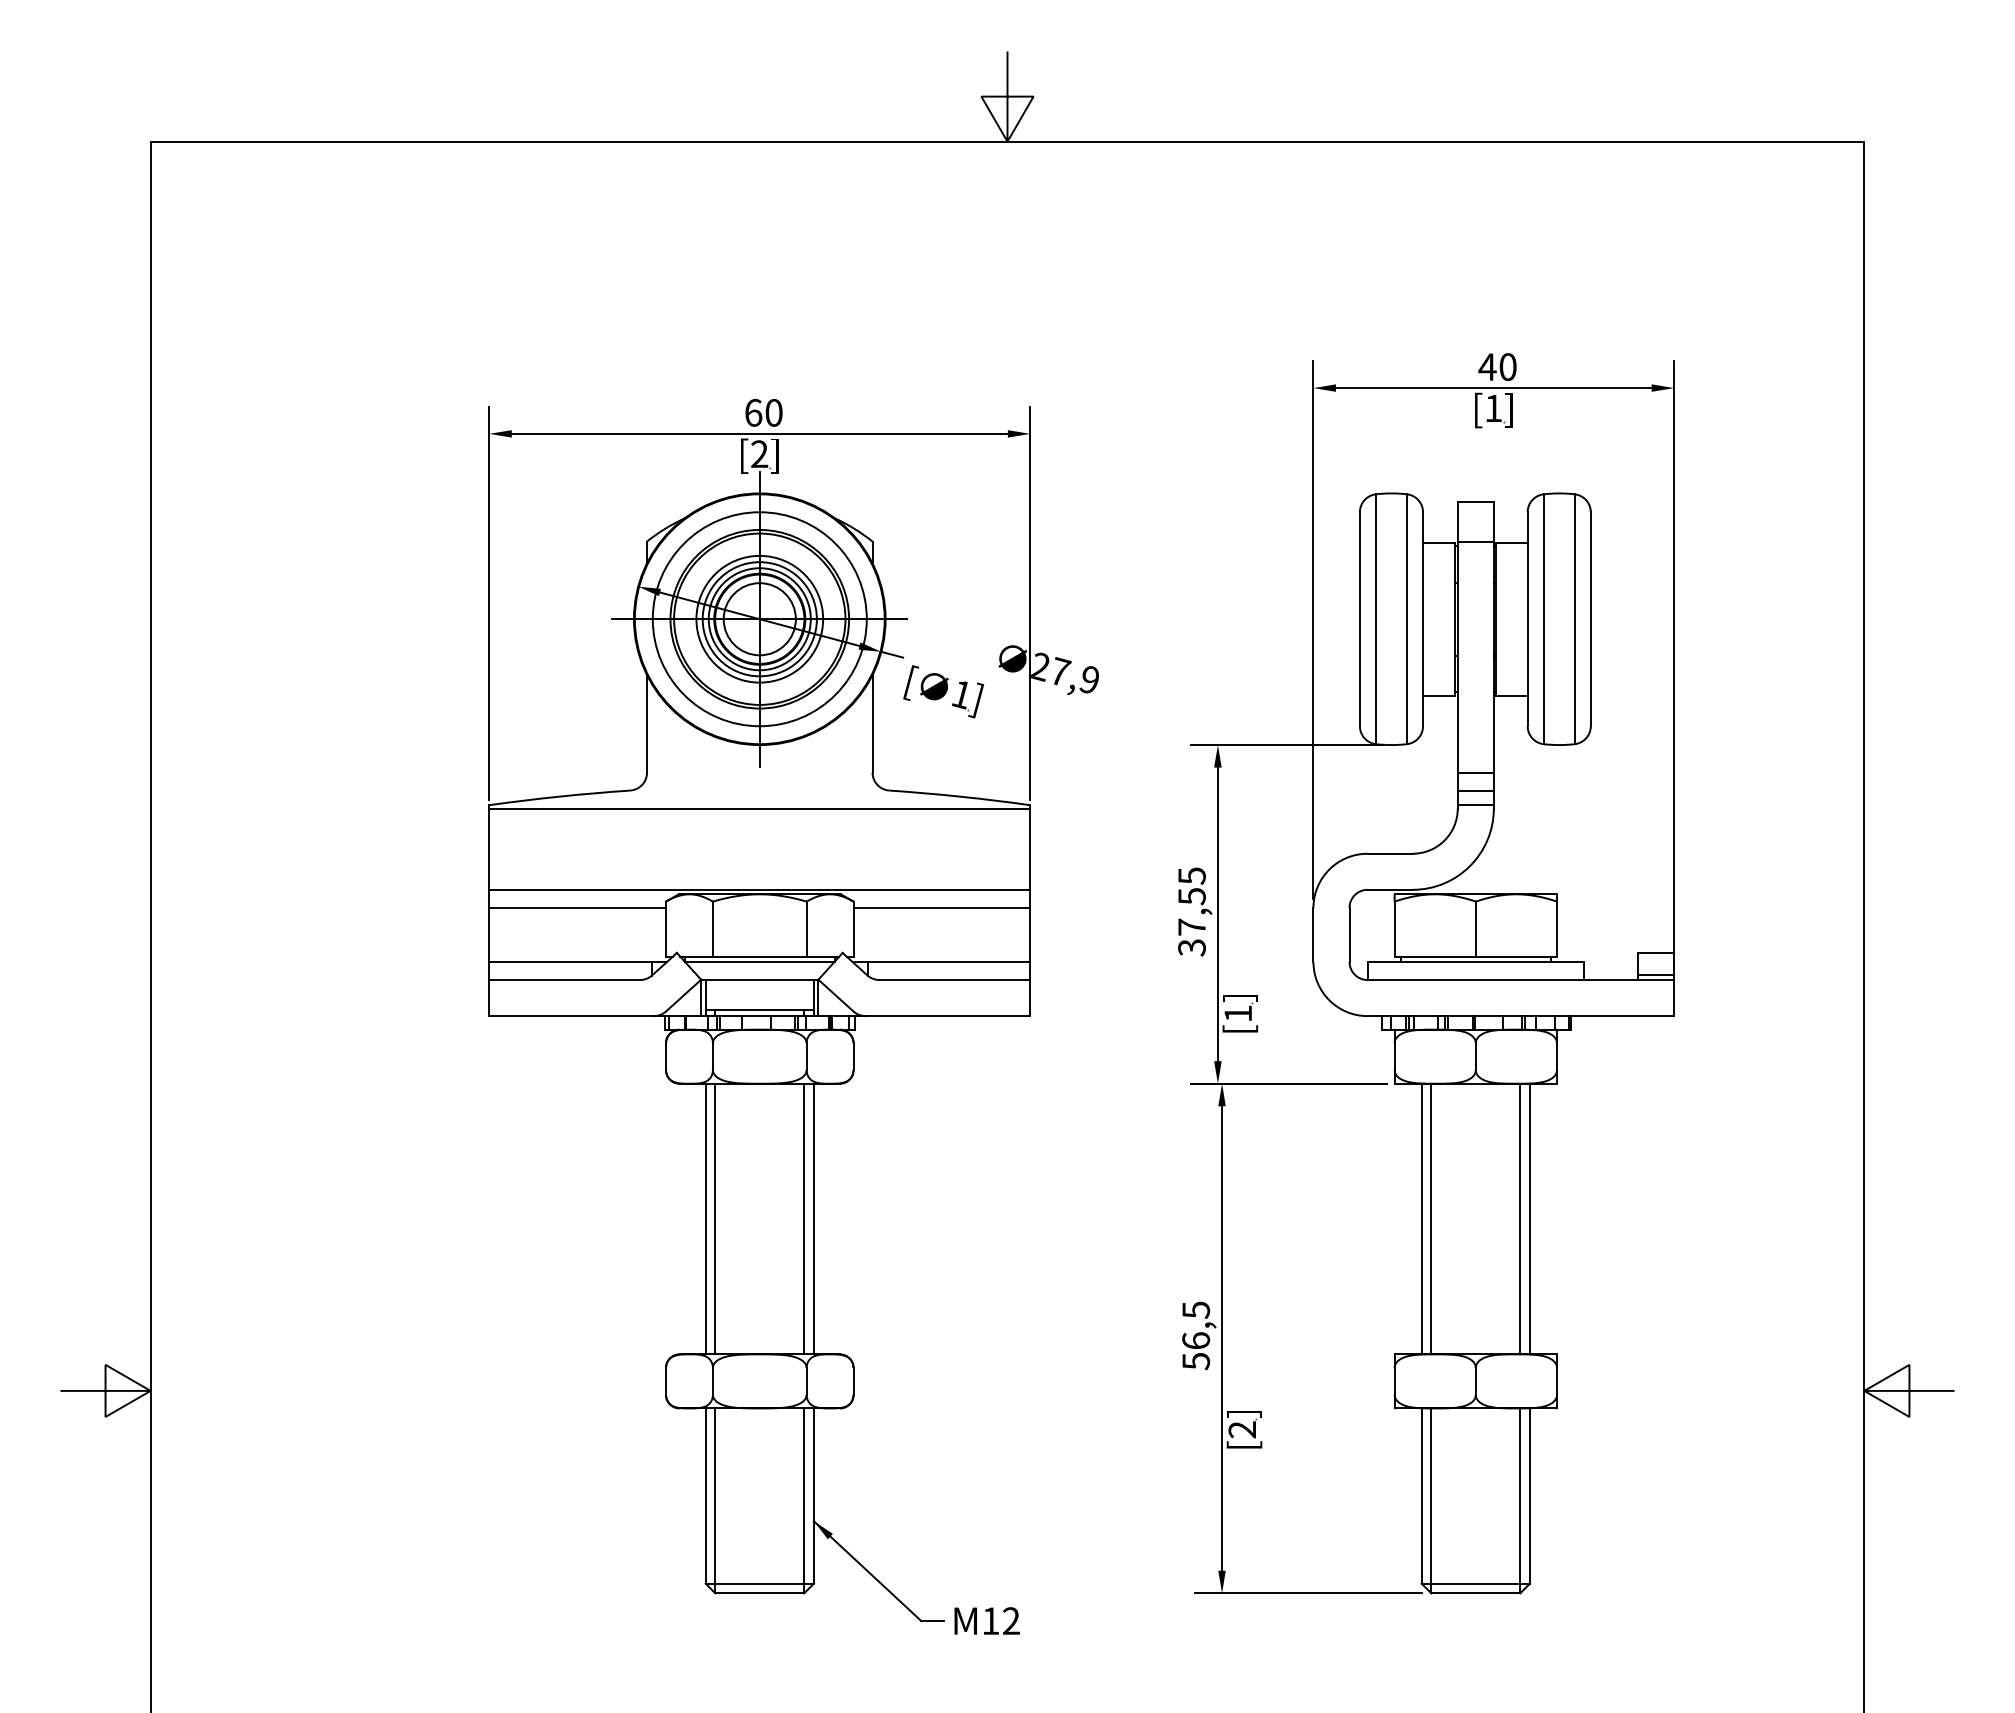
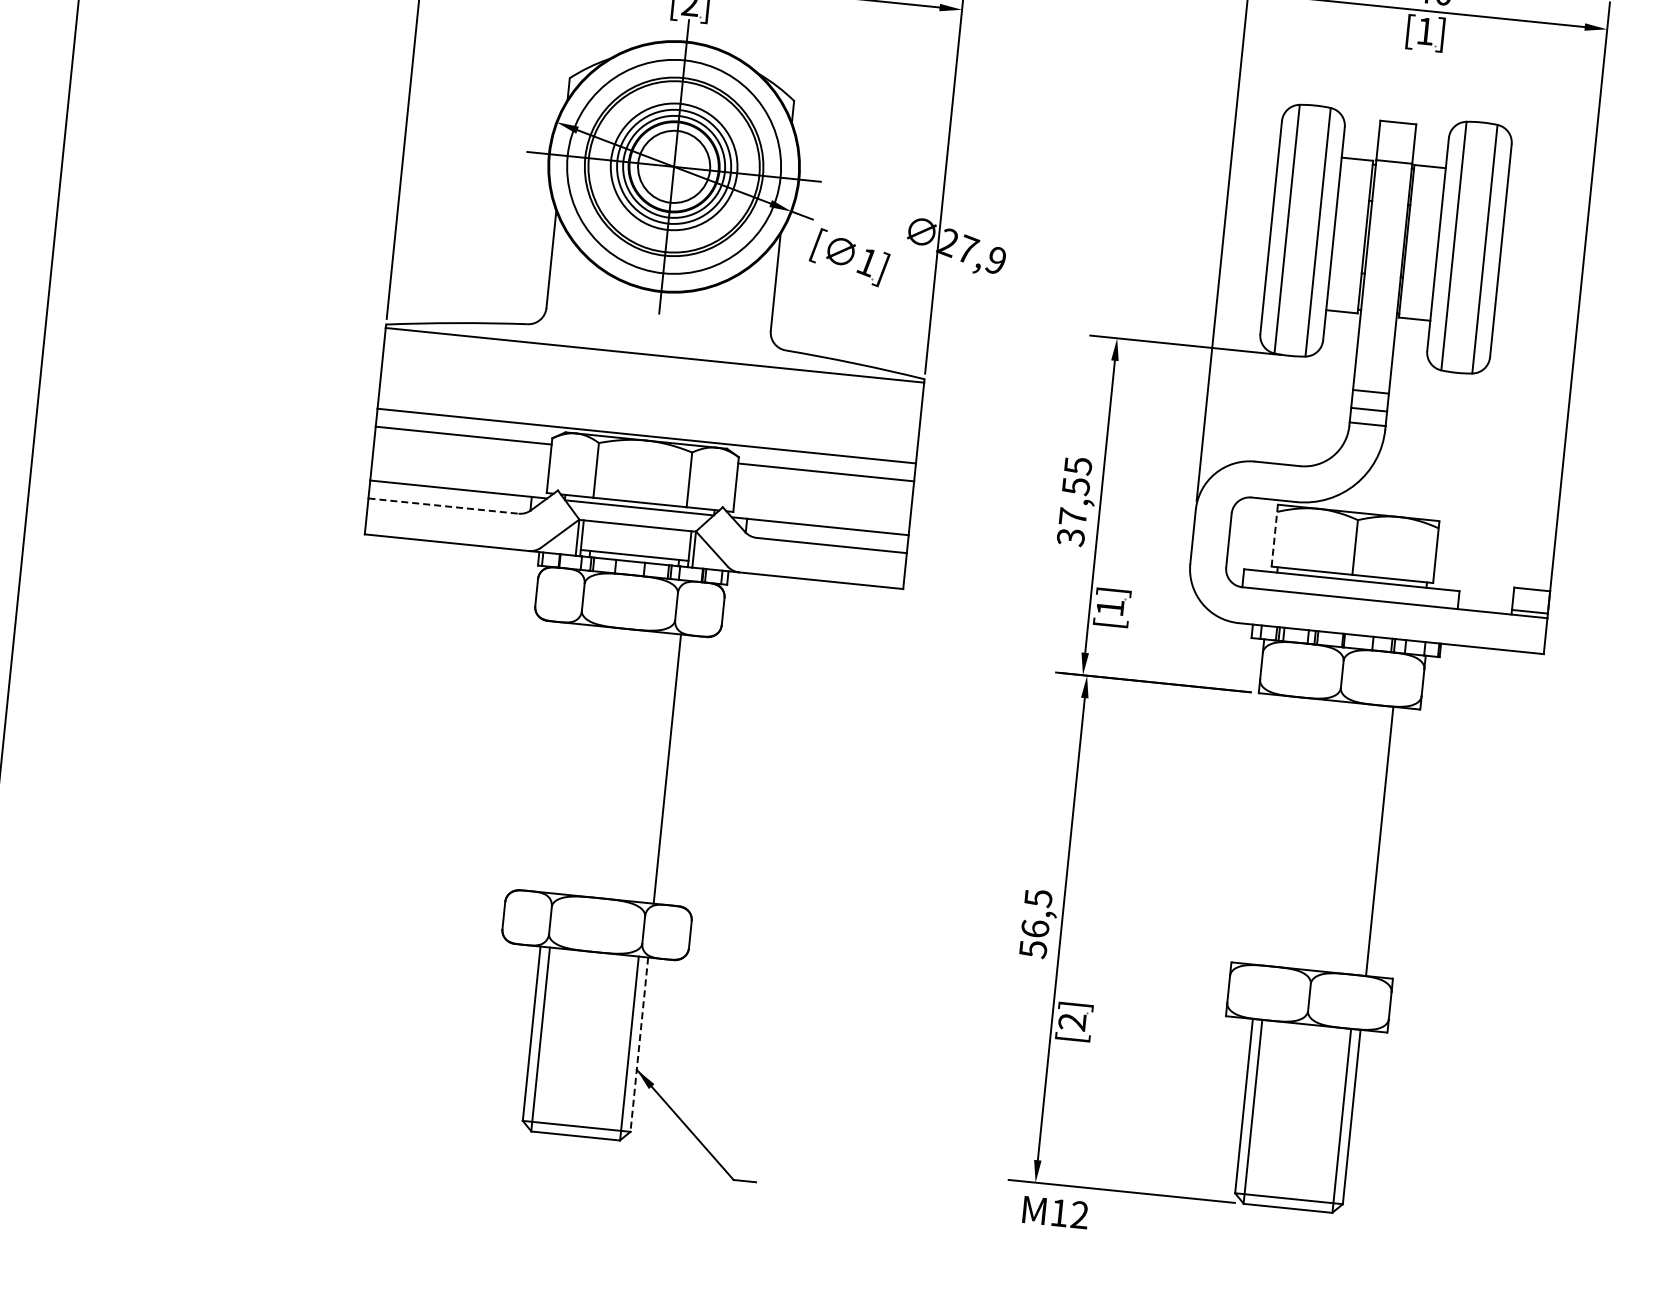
line: (1394, 928) -> (1274, 538), solid -> dashed
line: (565, 980) -> (444, 506), solid -> dashed
line: (705, 1218) -> (559, 757), removed
line: (715, 1218) -> (569, 758), removed
line: (804, 1218) -> (658, 767), removed
line: (1421, 1218) -> (1271, 829), removed
line: (1431, 1218) -> (1281, 830), removed
line: (1520, 1218) -> (1370, 839), removed
line: (813, 1496) -> (638, 1045), solid -> dashed
text: (986, 1620) -> (1055, 1211), moved

